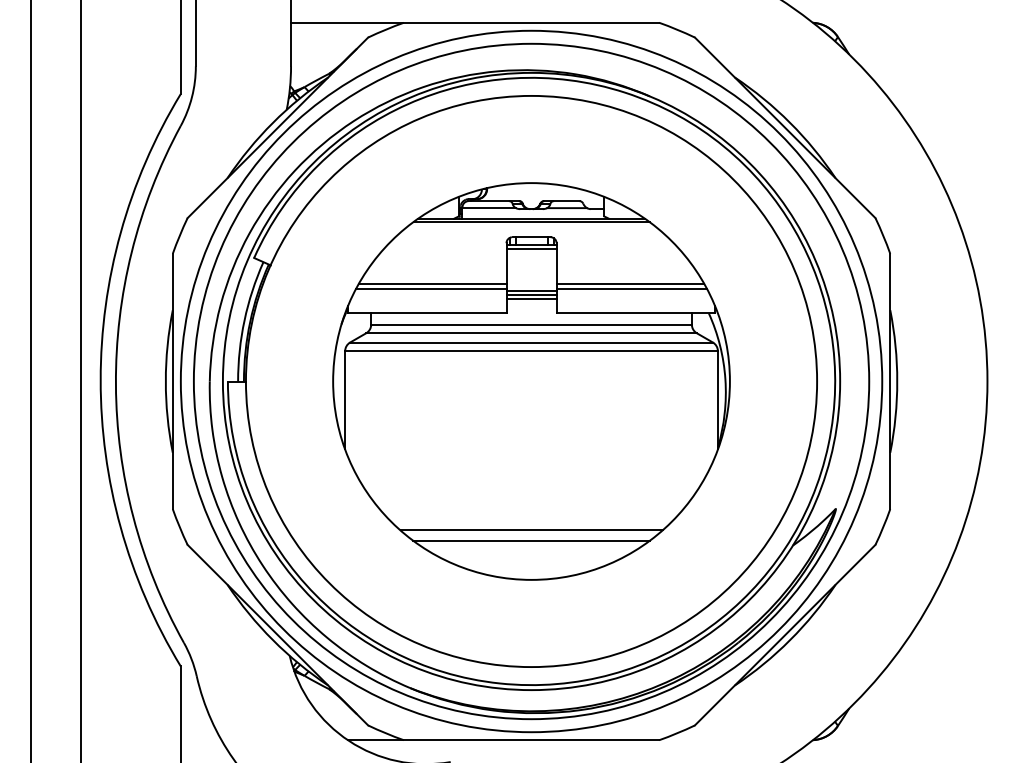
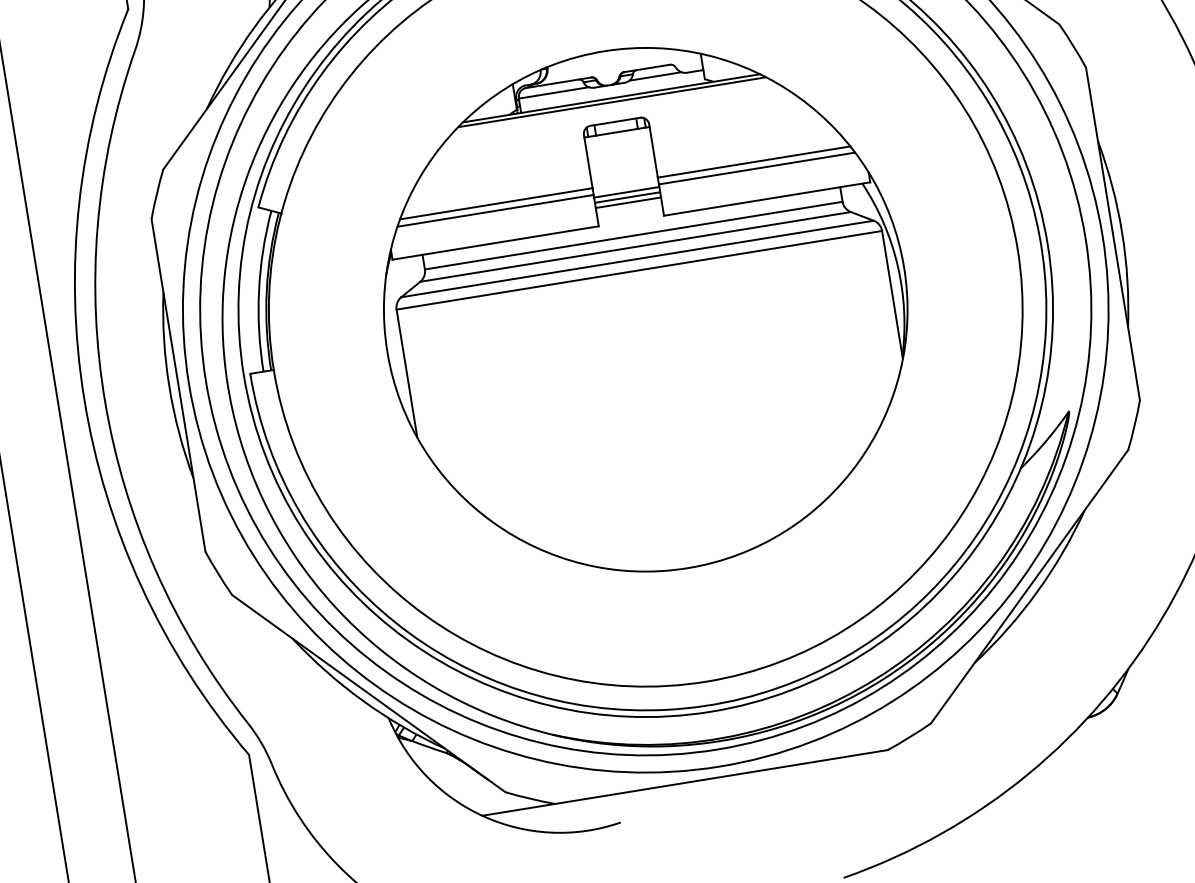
line: (531, 249) -> (617, 137), removed
line: (531, 530) -> (677, 503), removed
line: (531, 540) -> (679, 516), removed

